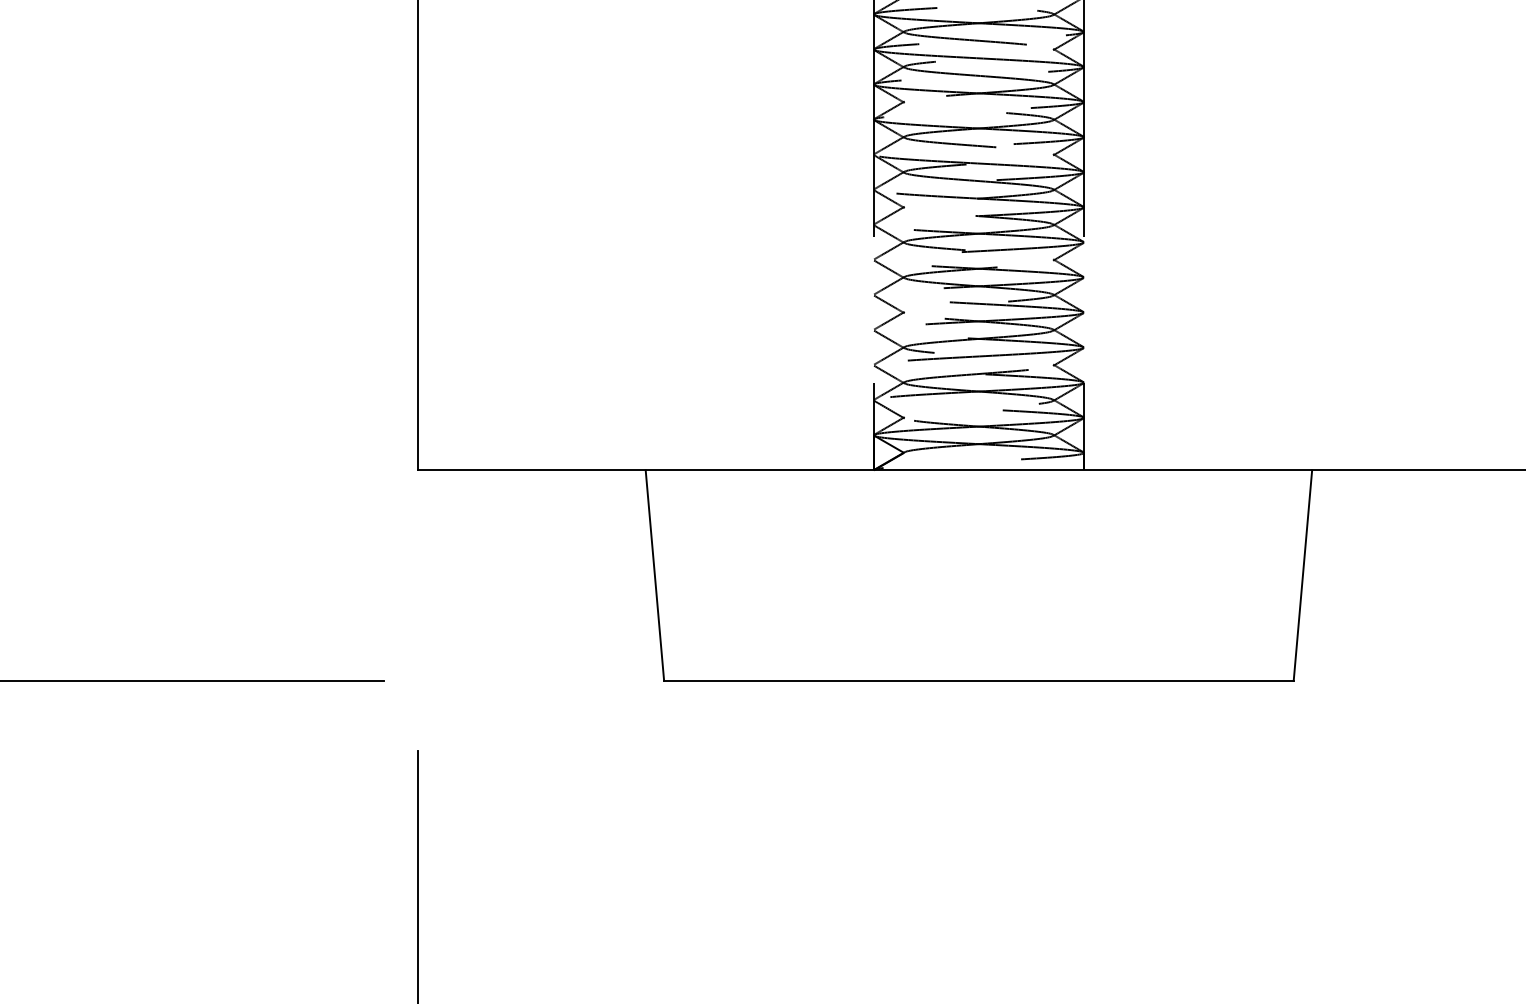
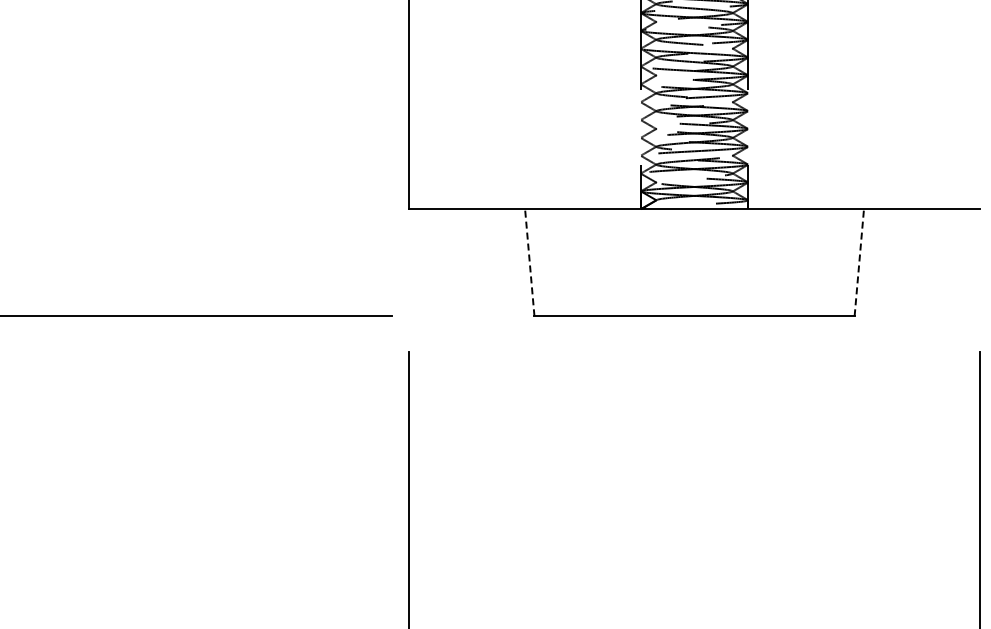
line: (654, 575) -> (529, 262), solid -> dashed
line: (1303, 575) -> (859, 262), solid -> dashed

